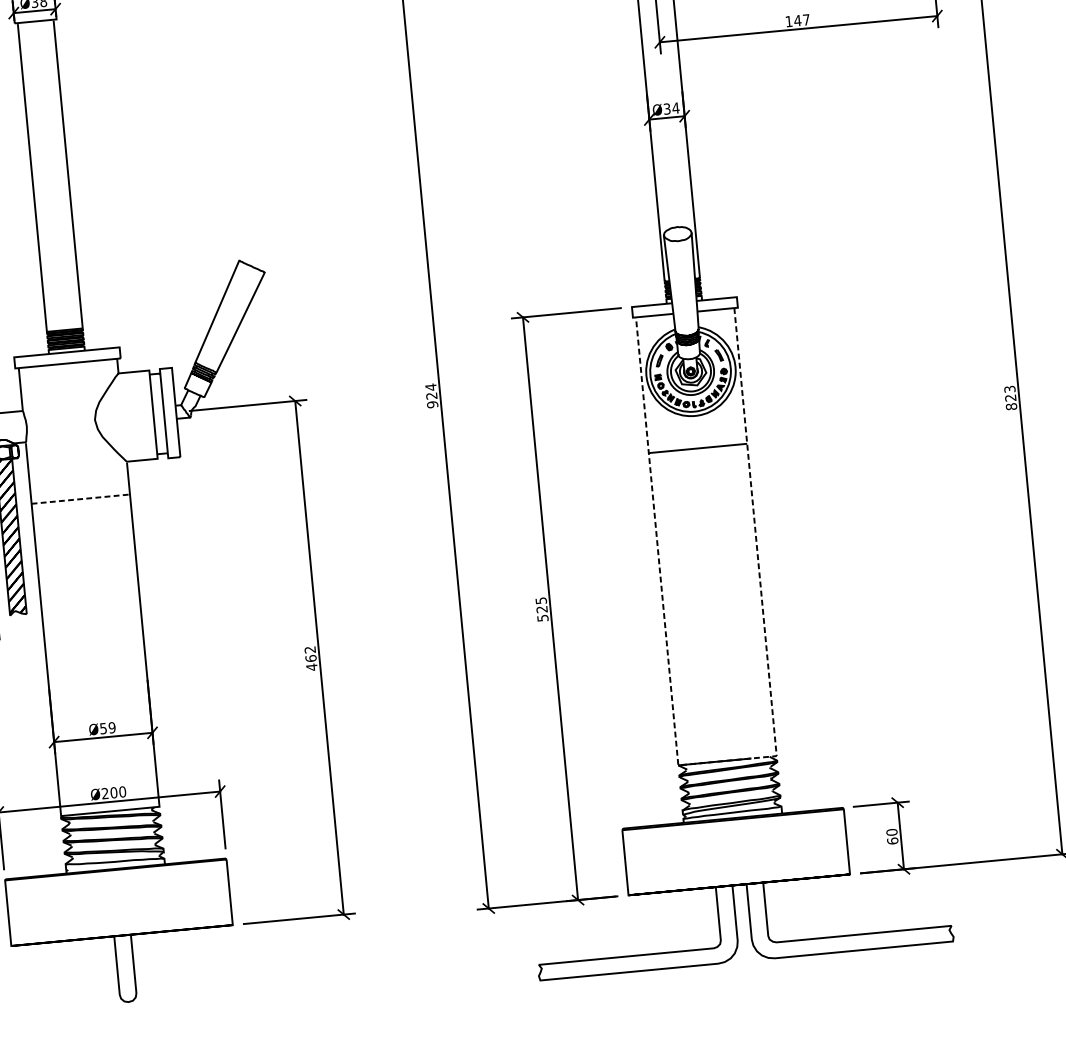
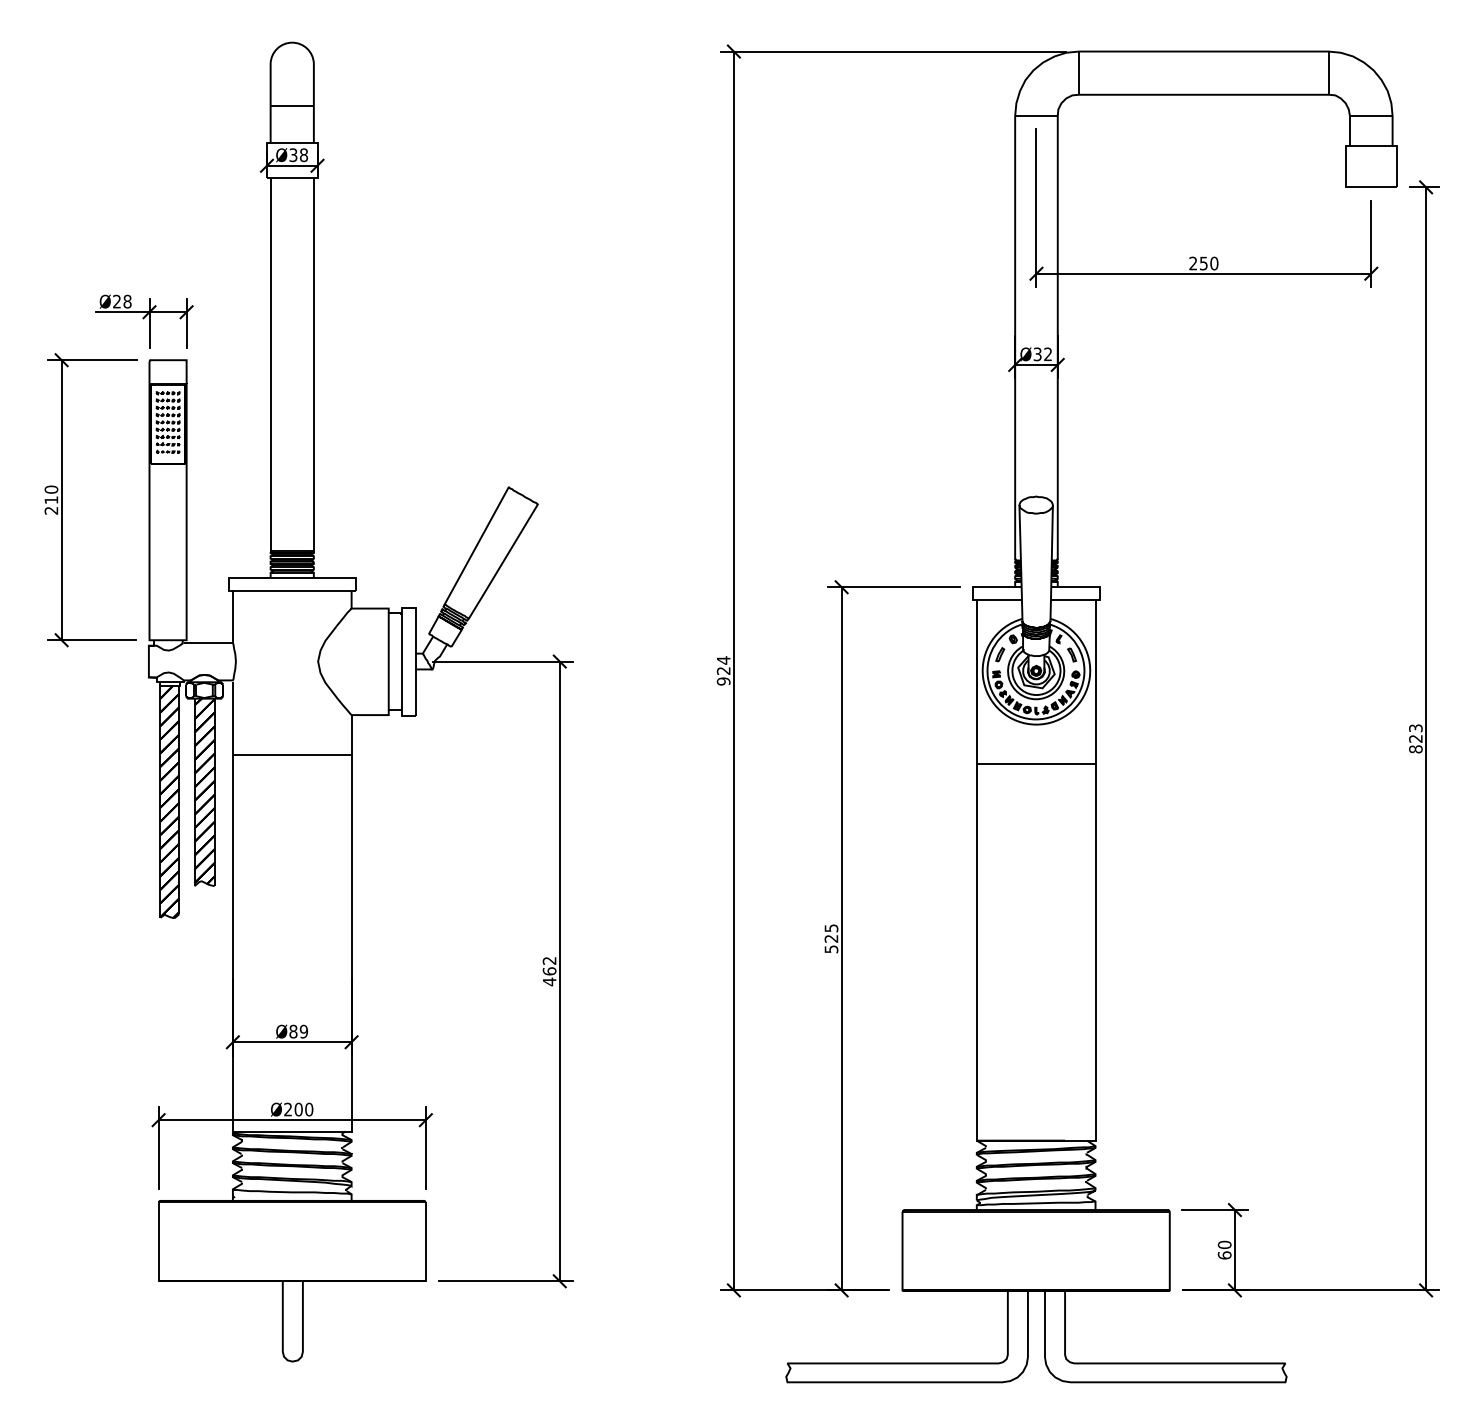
text: (797, 20) -> (1203, 263), 147 -> 250
text: (675, 108) -> (1047, 354), Ø34 -> Ø32
line: (81, 499) -> (292, 754), dashed -> solid
text: (103, 728) -> (293, 1031), Ø59 -> Ø89
line: (726, 760) -> (1035, 1140), dashed -> solid

